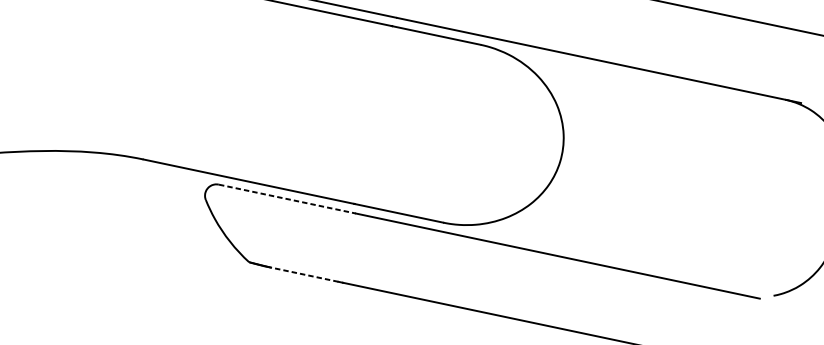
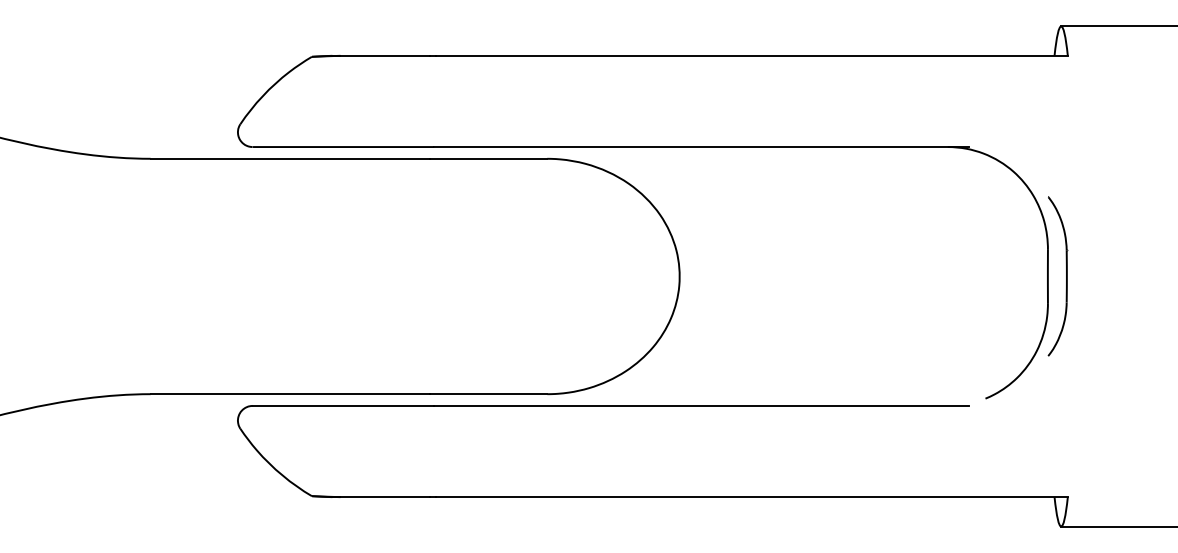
line: (287, 198) -> (343, 405), dashed -> solid
line: (304, 274) -> (385, 497), dashed -> solid

